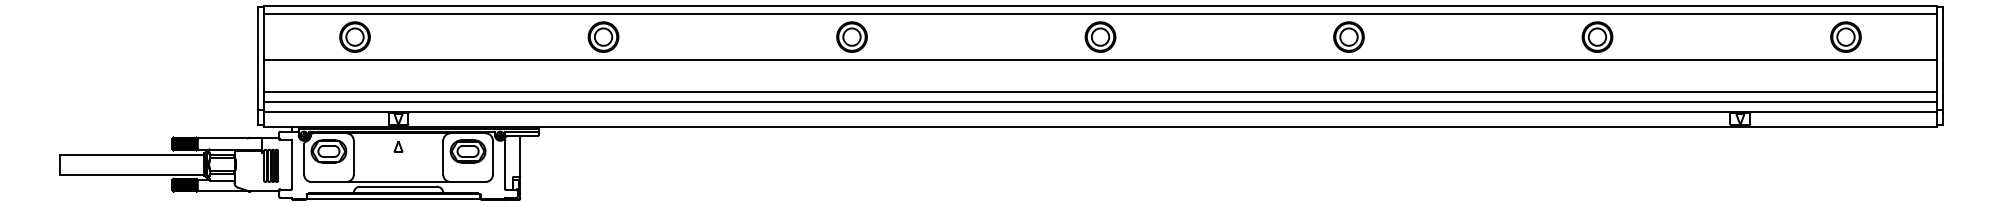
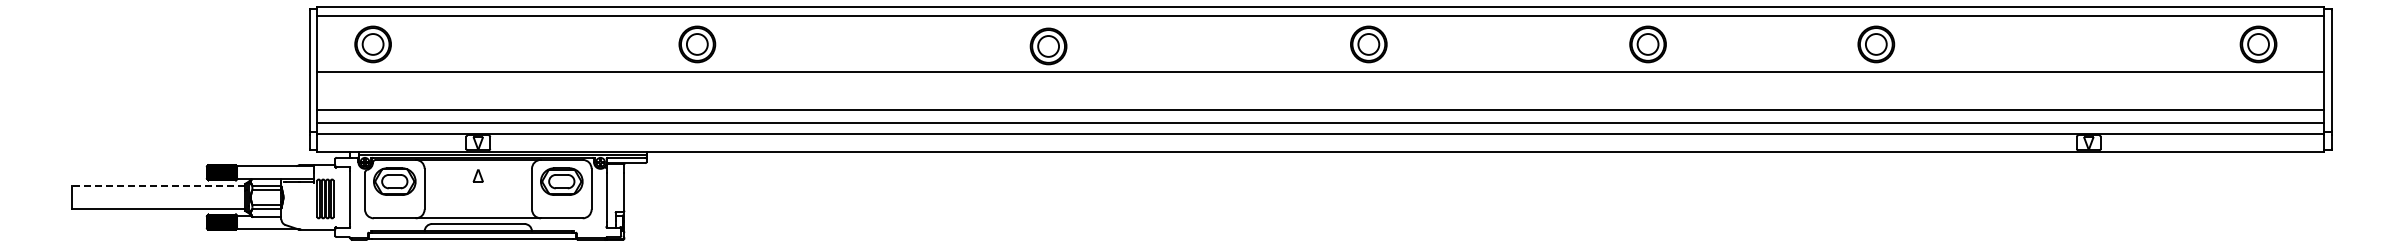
part: (354, 37) -> (372, 44), moved
part: (603, 37) -> (697, 44), moved
part: (851, 37) -> (1048, 46), moved
part: (1100, 37) -> (1368, 44), moved
part: (1348, 37) -> (1647, 44), moved
part: (1597, 37) -> (1876, 44), moved
part: (1845, 37) -> (2258, 44), moved
line: (132, 154) -> (158, 185), solid -> dashed

